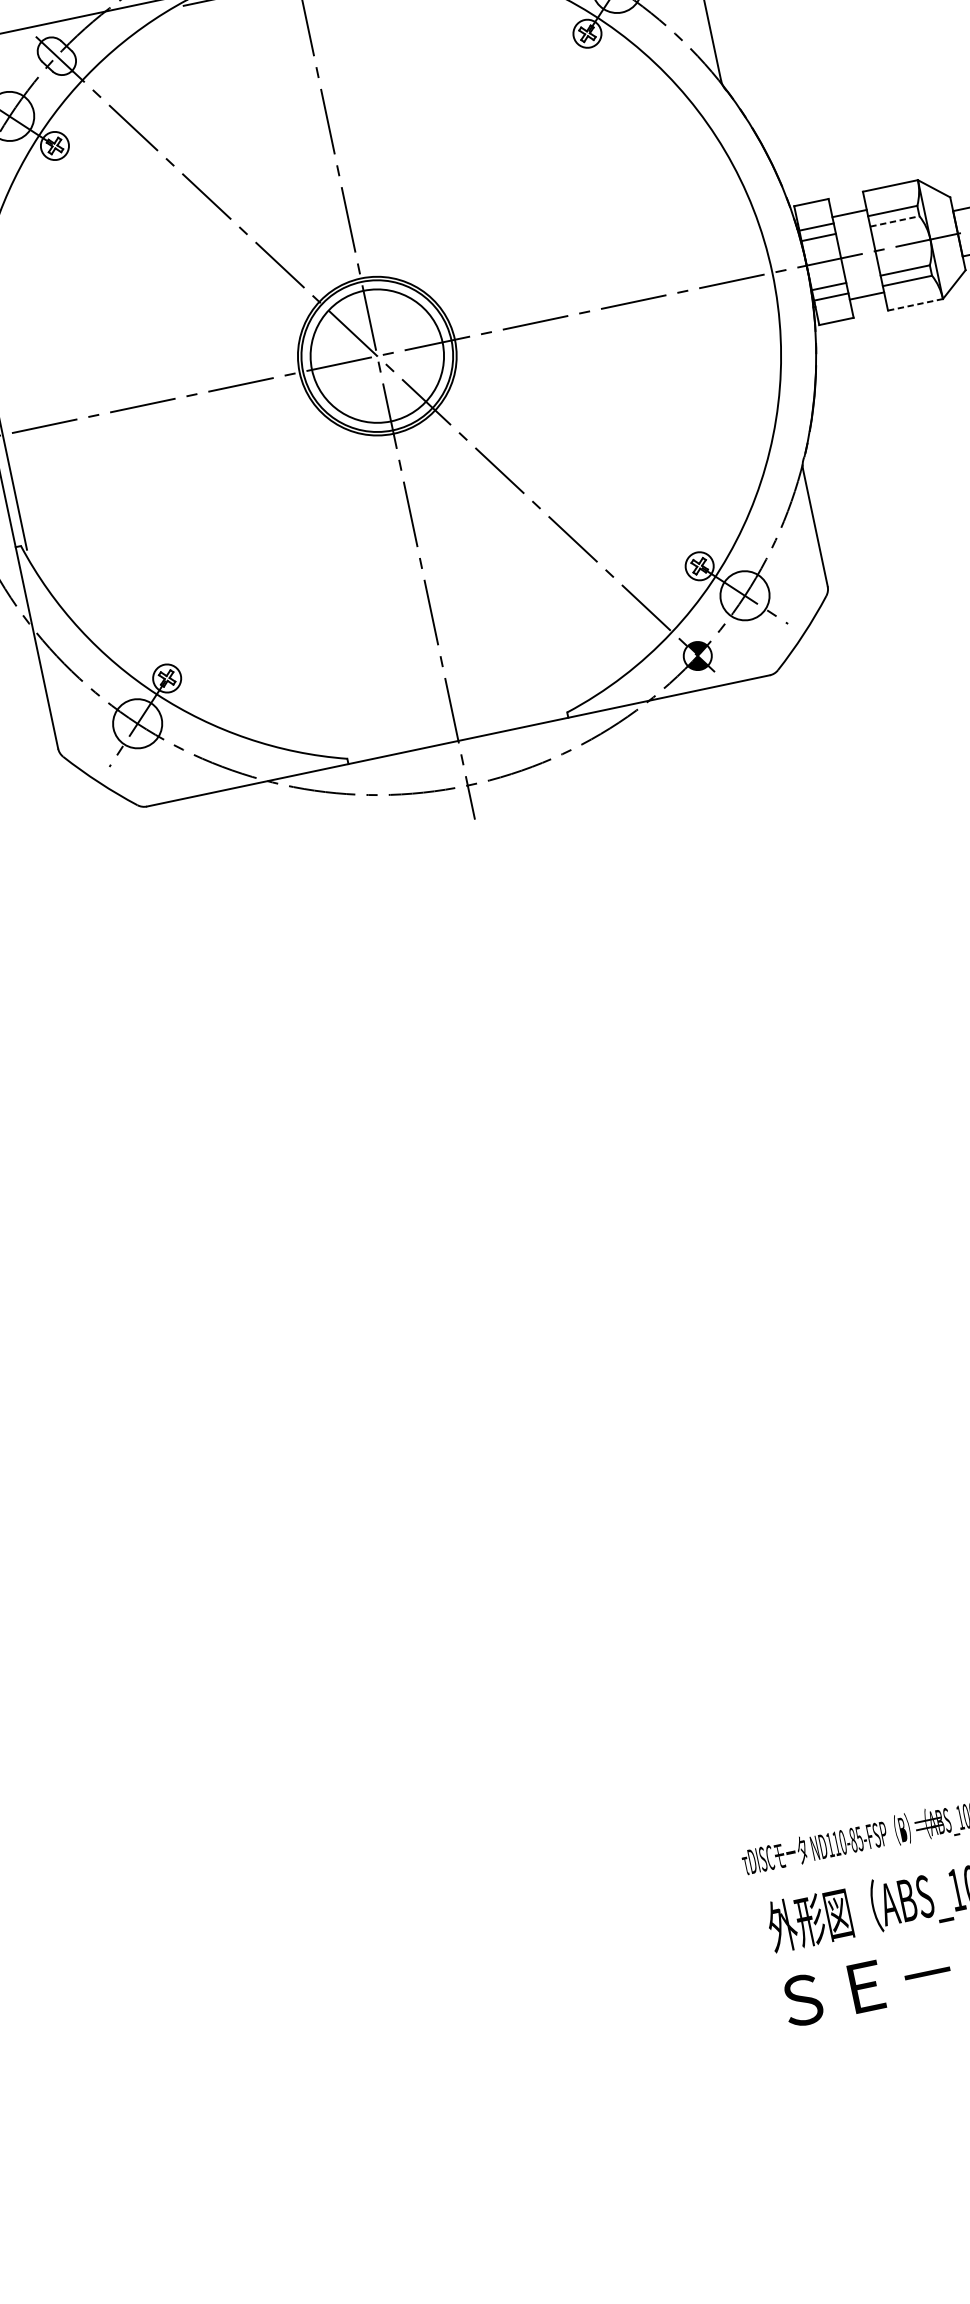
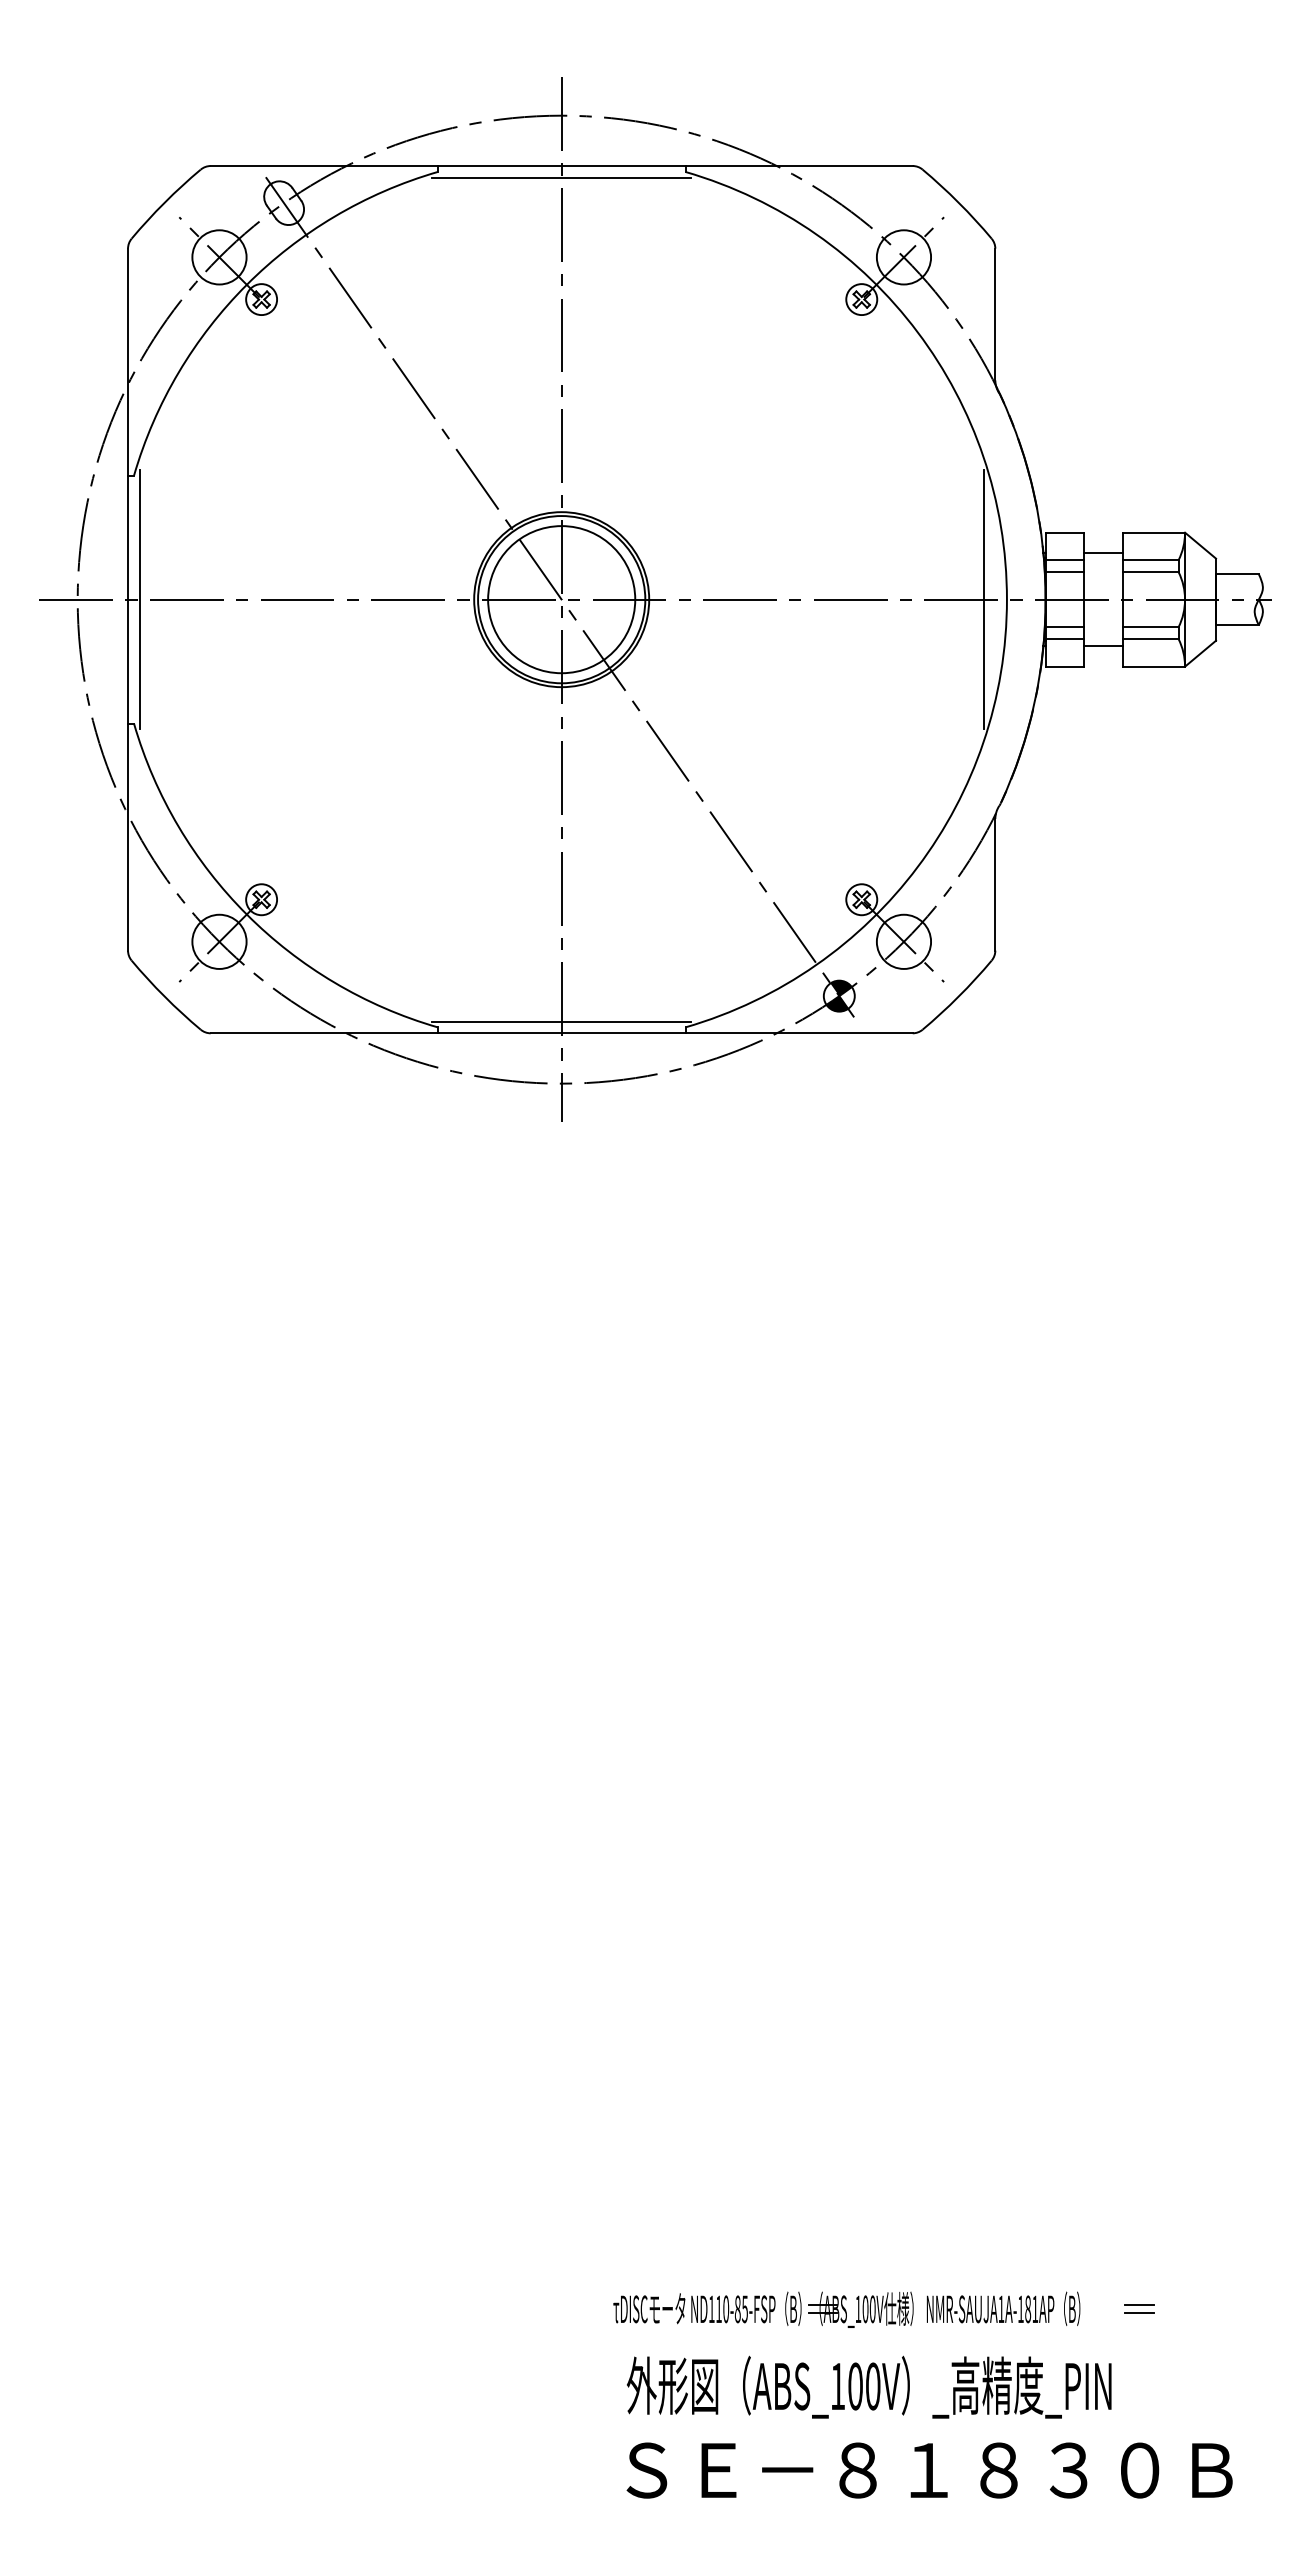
line: (894, 221) -> (1150, 572), dashed -> solid
line: (751, 277) -> (983, 599), added
line: (915, 304) -> (1154, 666), dashed -> solid
line: (456, 730) -> (561, 1021), added

